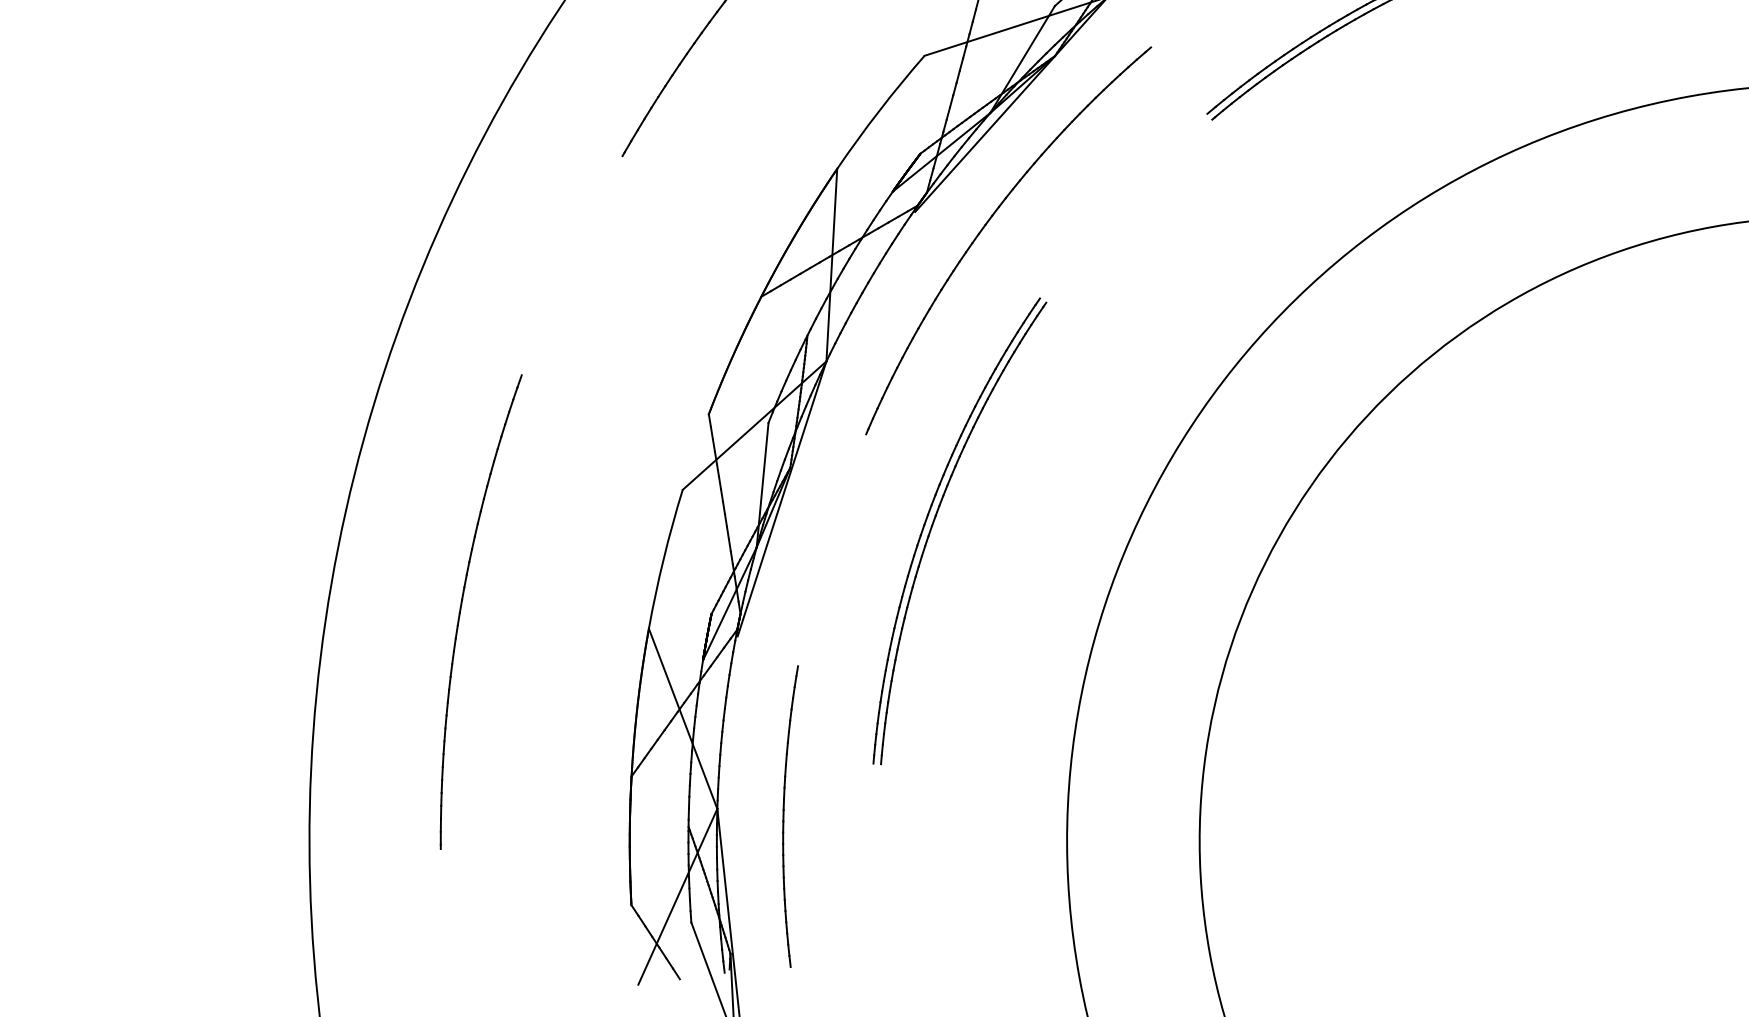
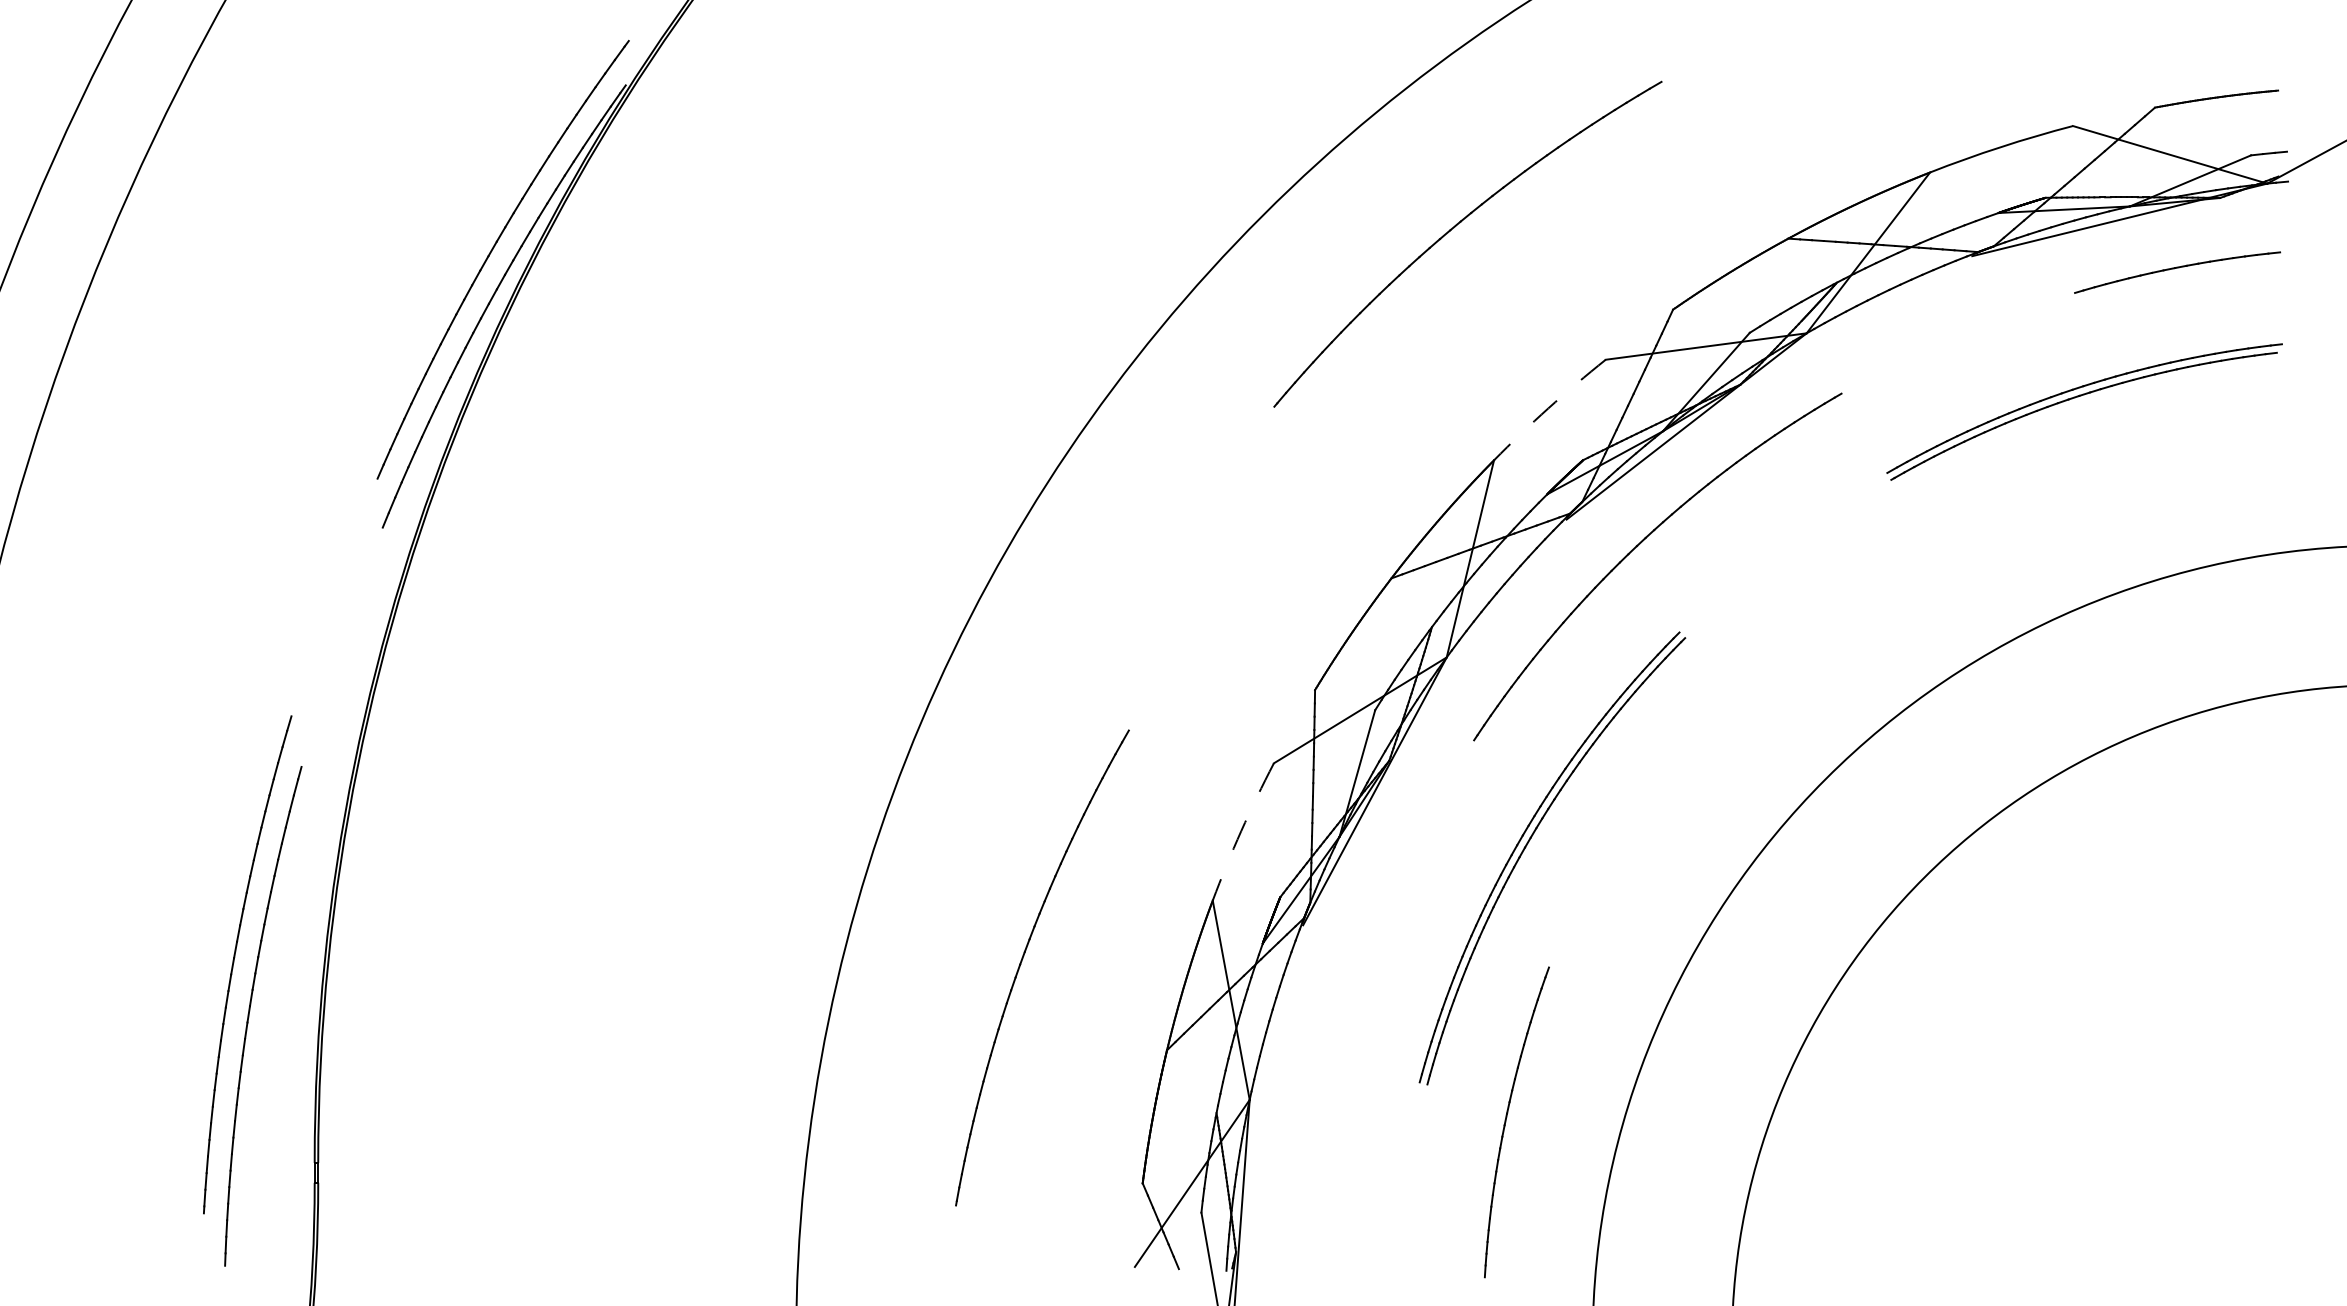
arc: (879, 111) -> (1548, 408), solid -> dashed
arc: (664, 559) -> (1241, 831), solid -> dashed
part: (461, 609) -> (1022, 961), moved
part: (784, 818) -> (1506, 1122), moved

